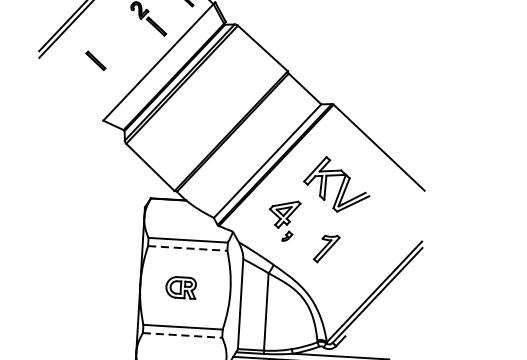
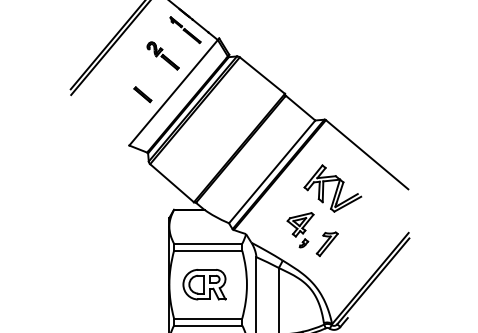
part: (95, 60) -> (142, 94), moved
part: (284, 221) -> (300, 230), moved
line: (188, 248) -> (208, 250), dashed -> solid
part: (181, 287) -> (204, 284), size x1.67
line: (182, 335) -> (208, 325), dashed -> solid

